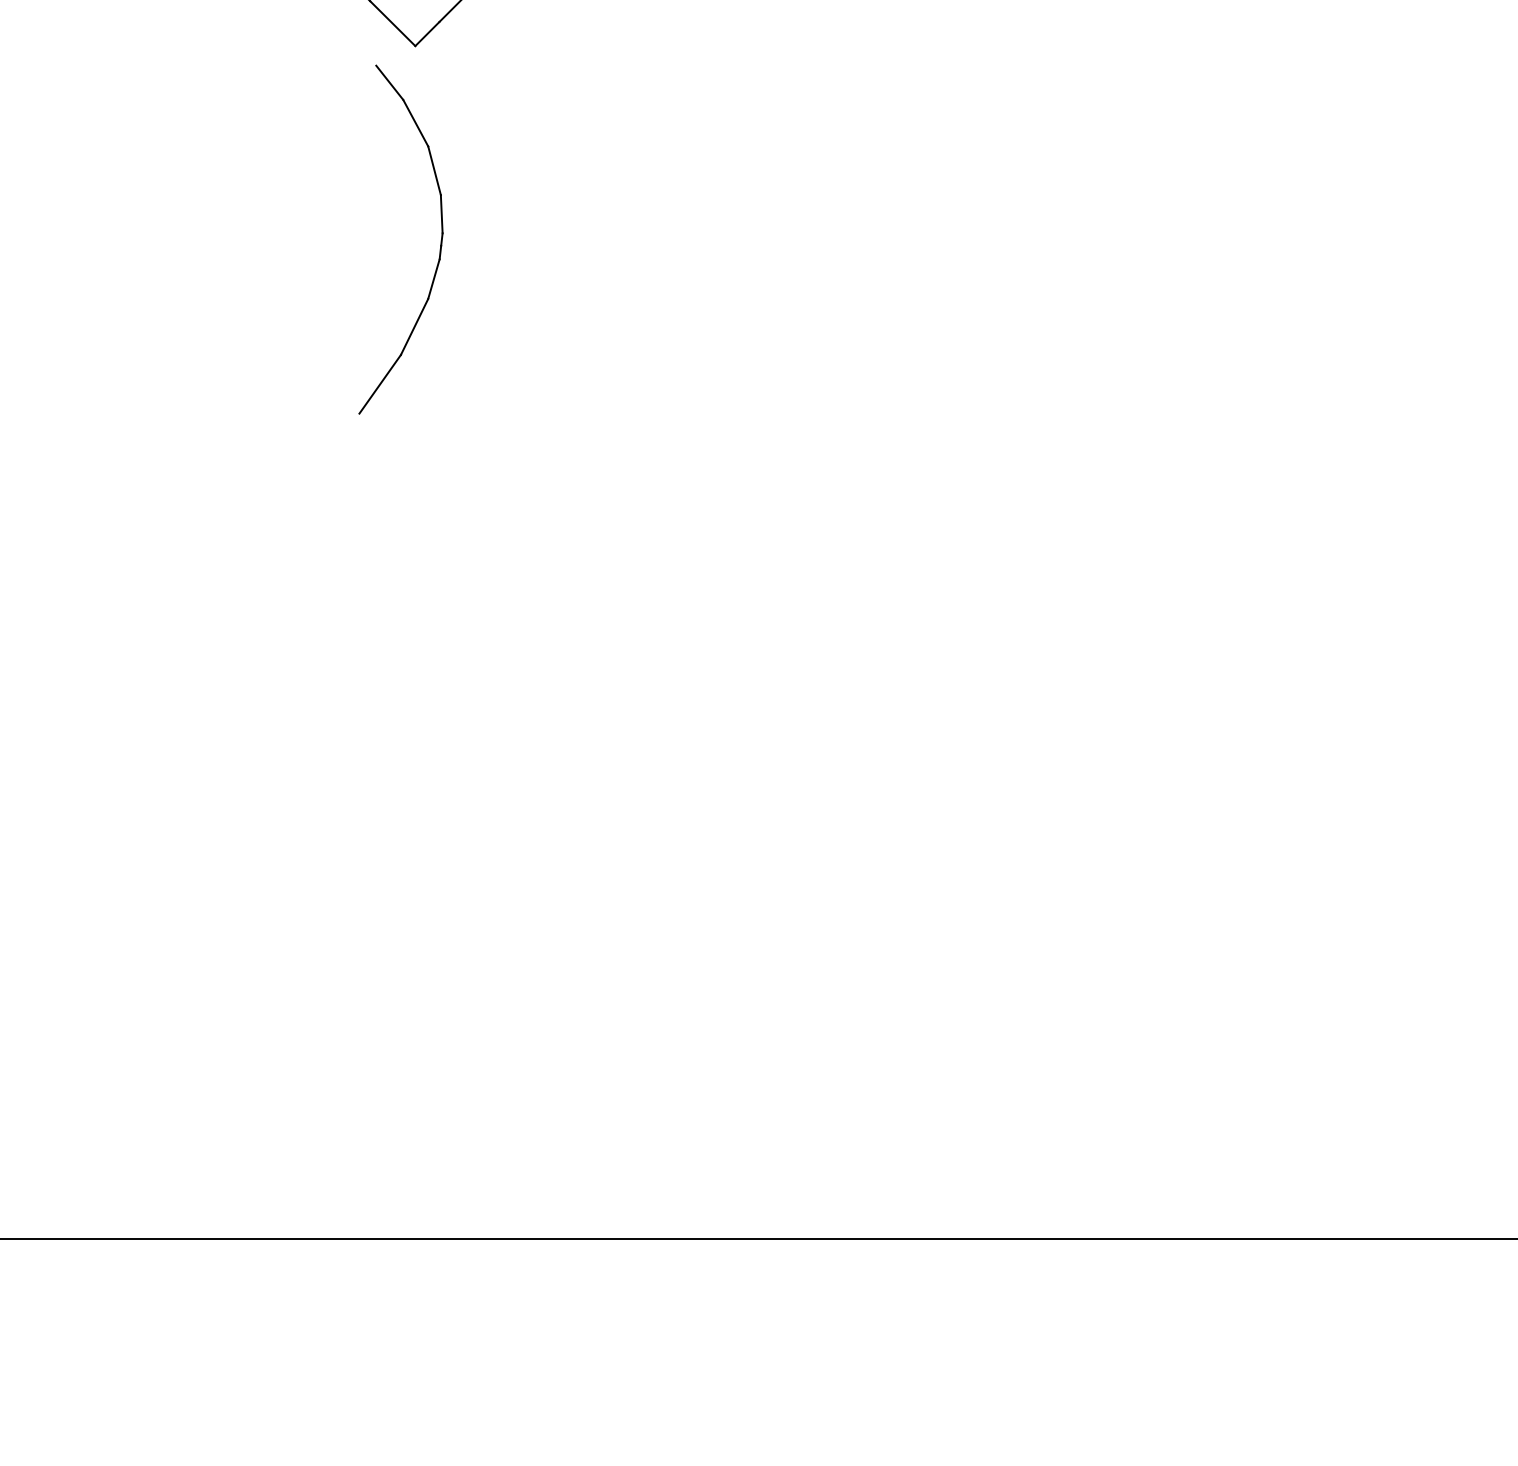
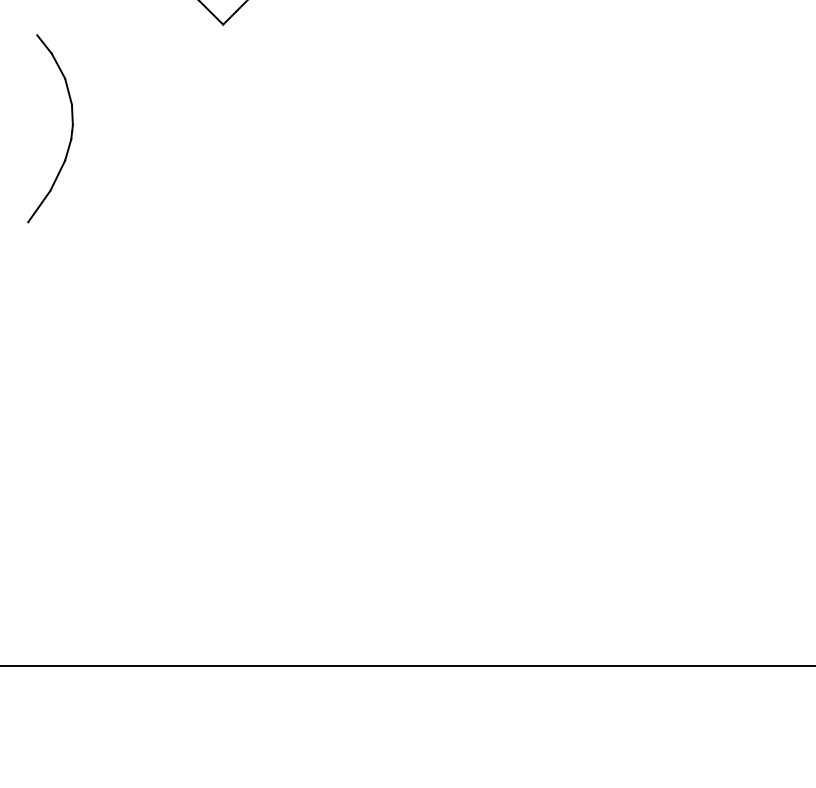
part: (438, 250) -> (70, 134), moved

